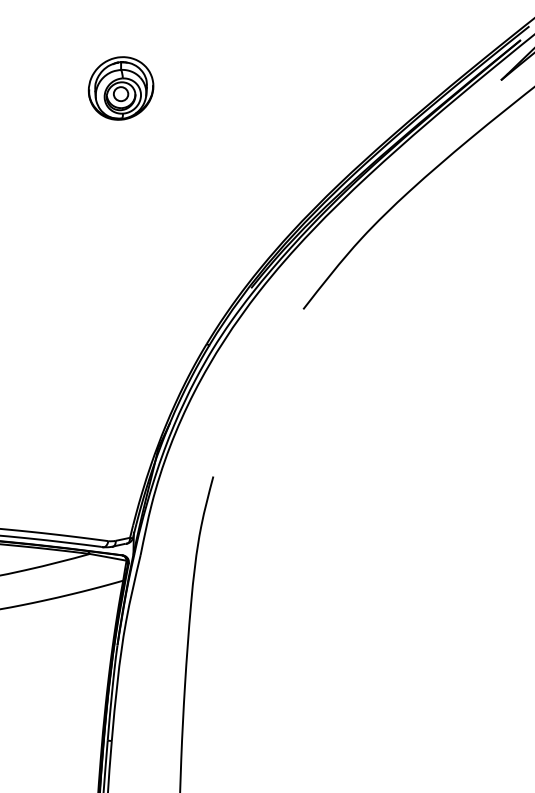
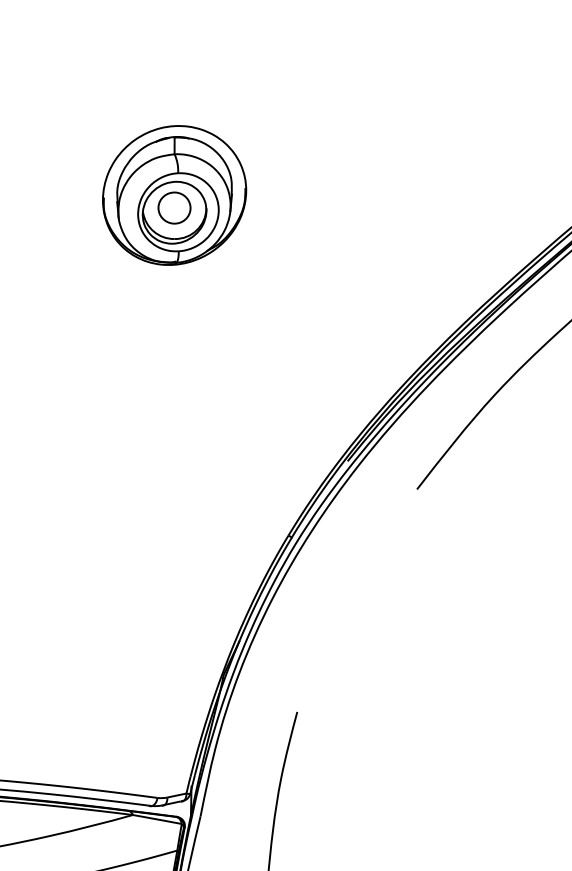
part: (120, 88) -> (173, 195), size x1.67

